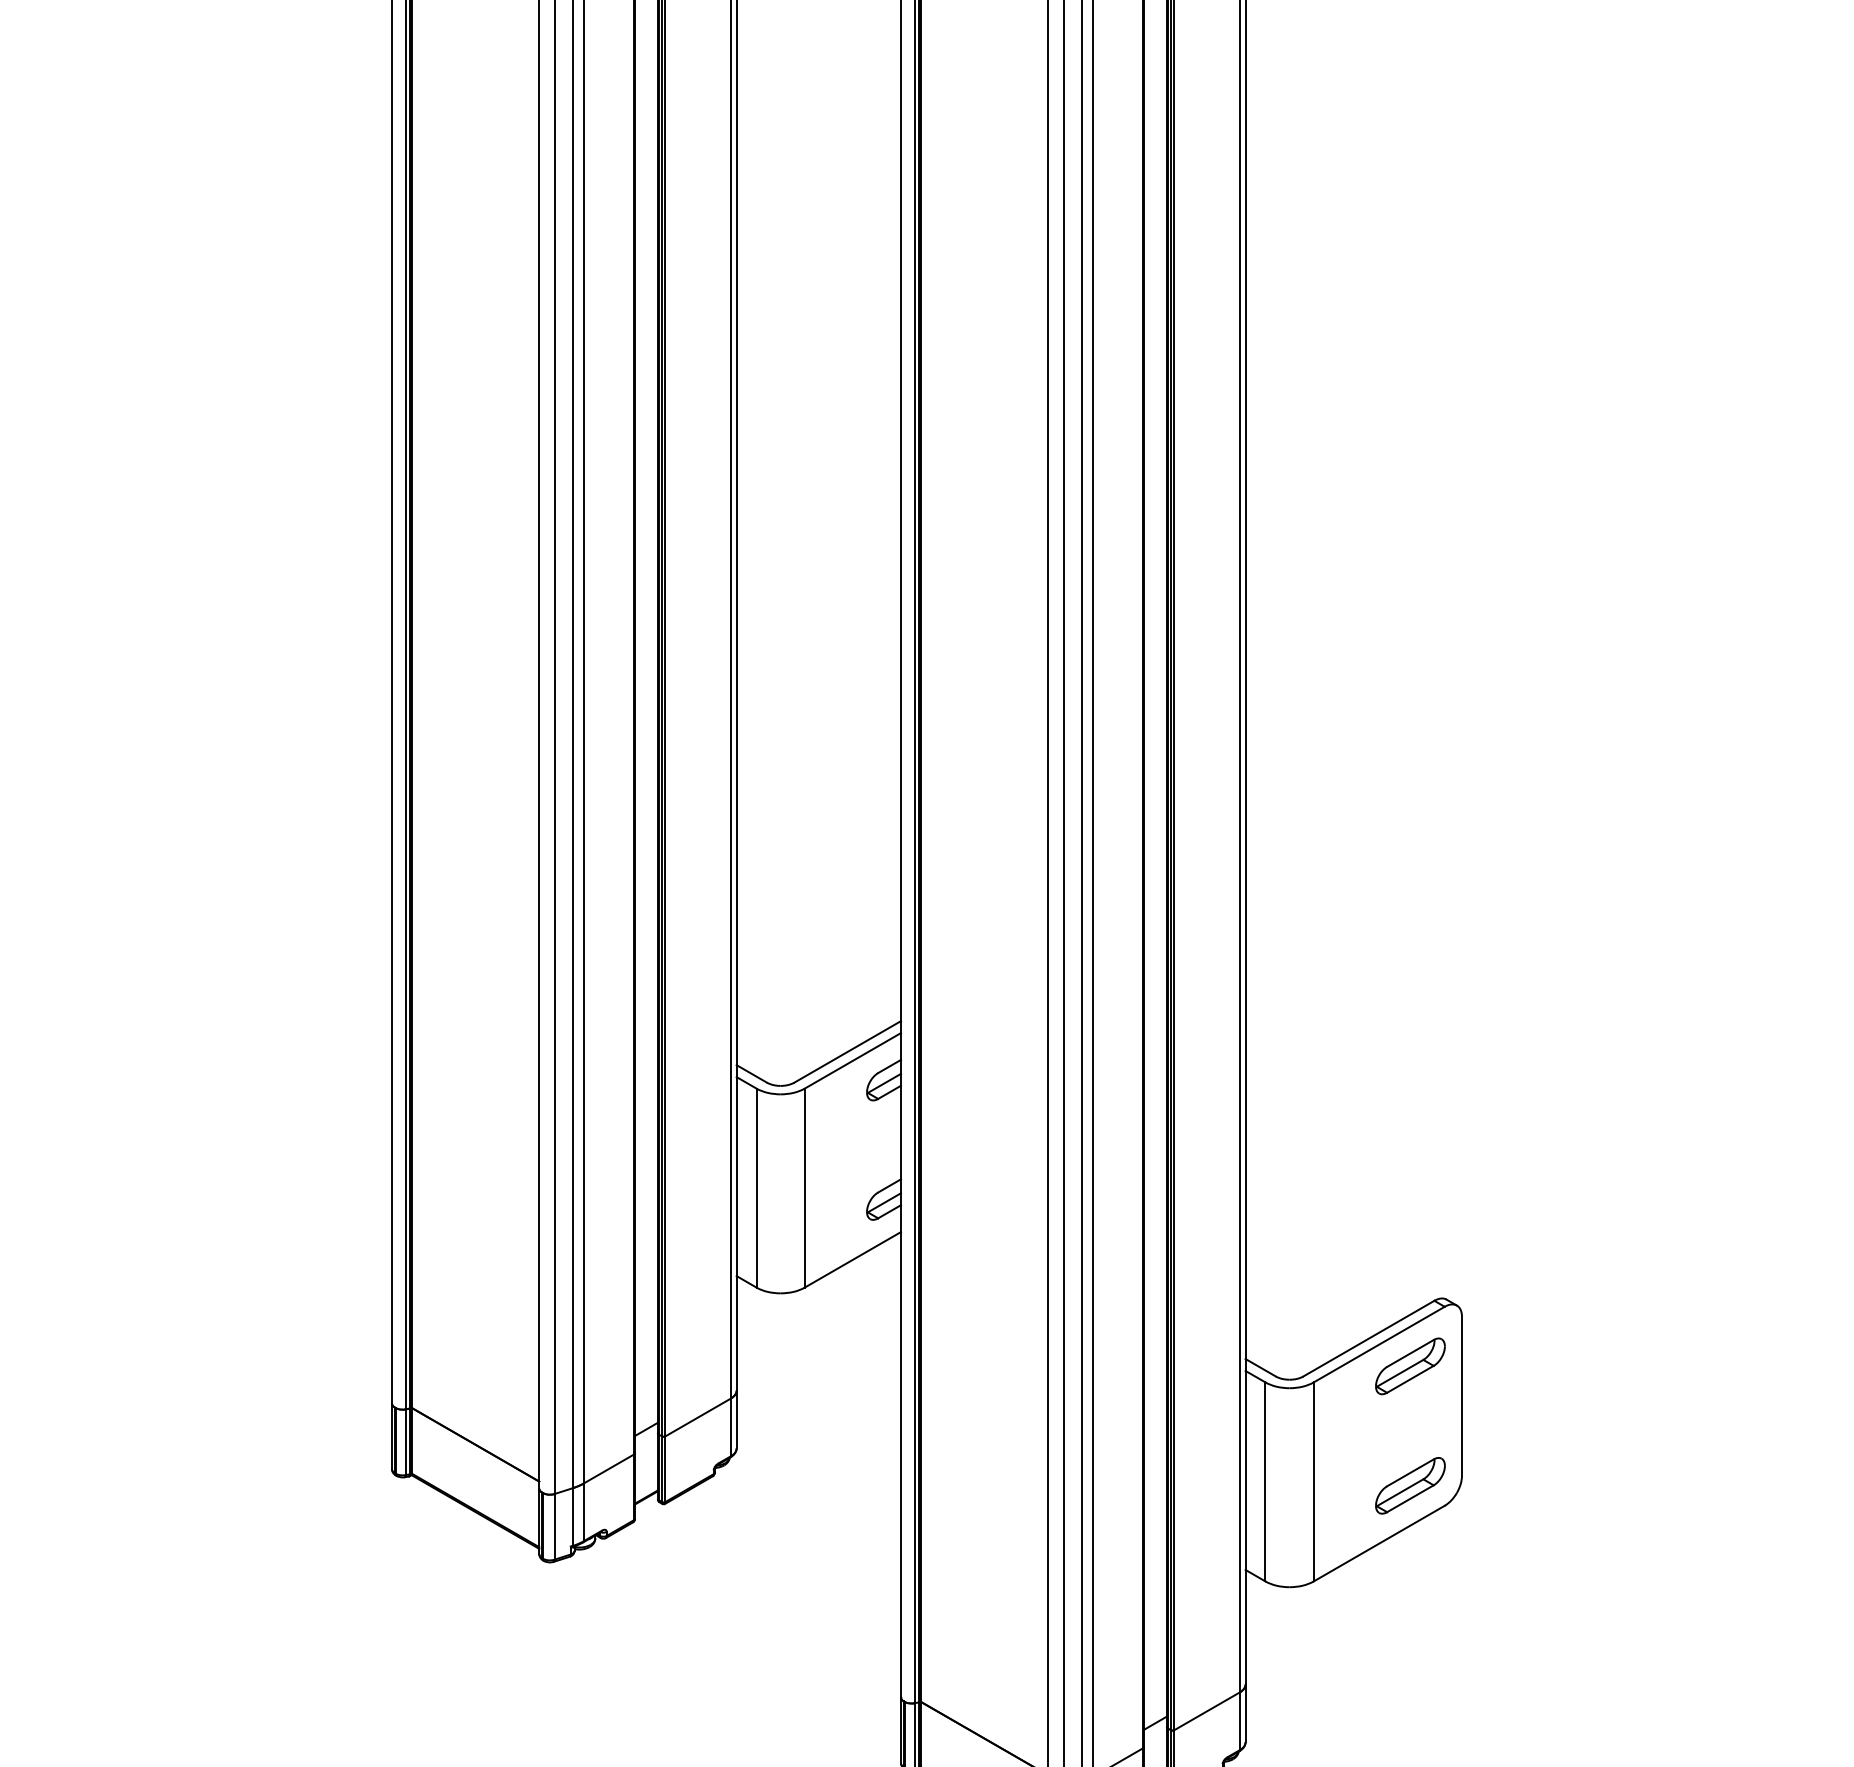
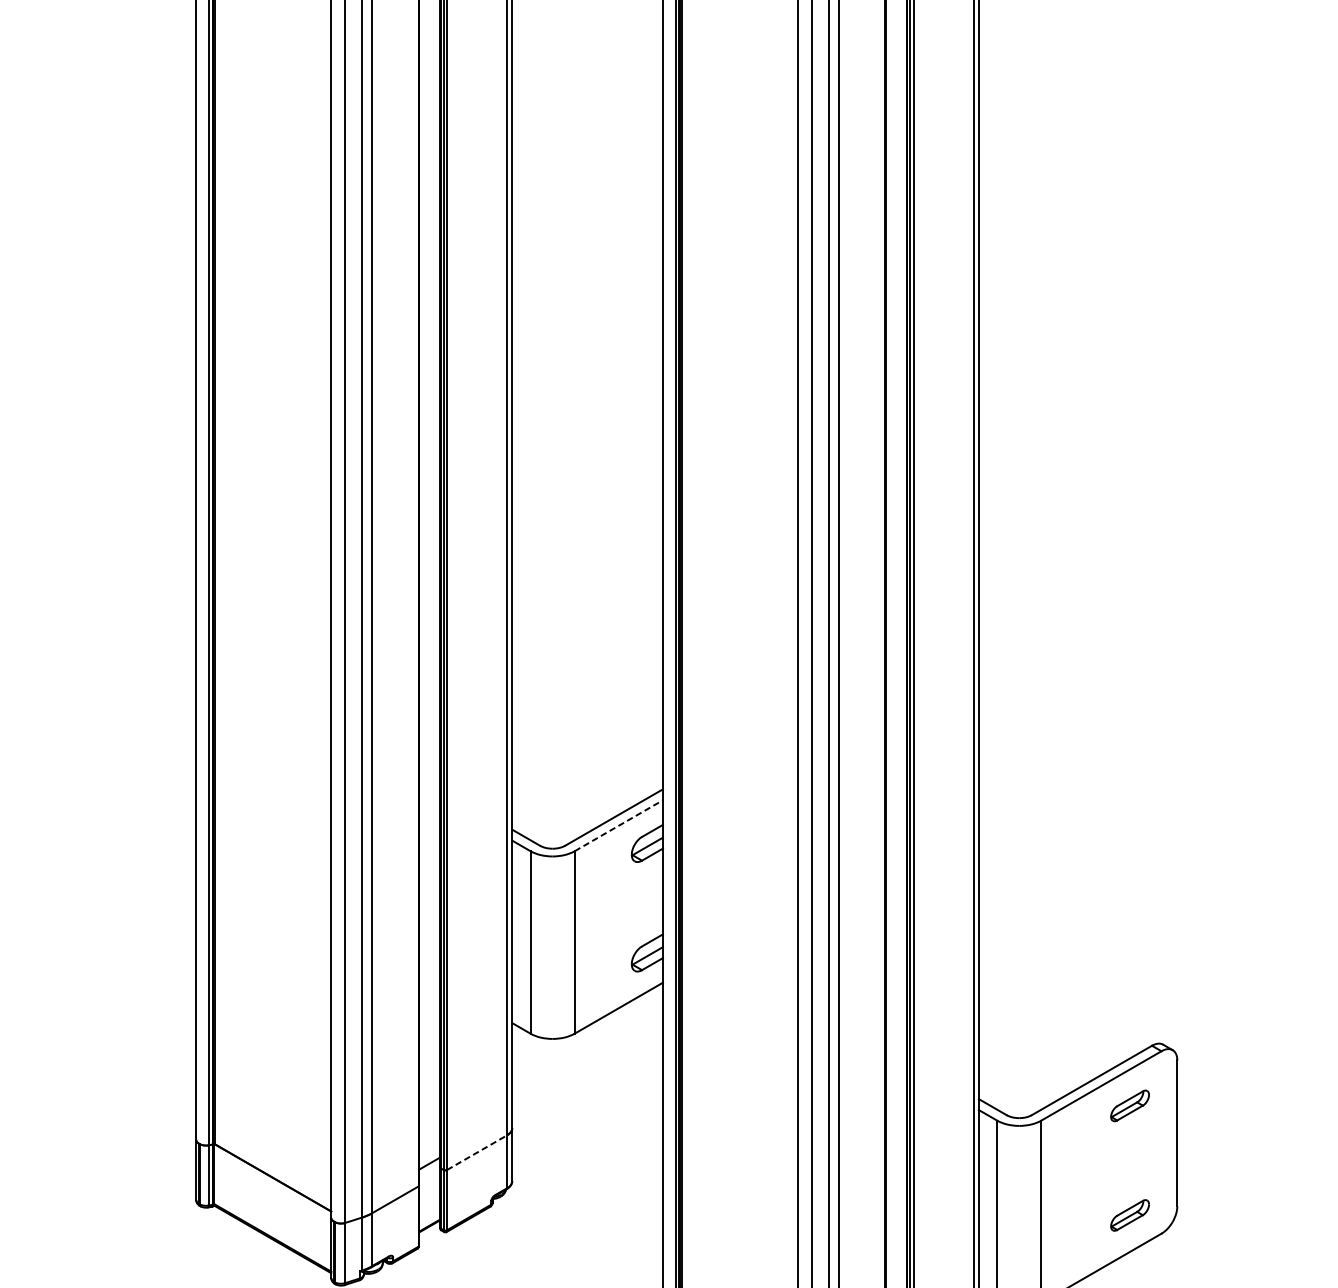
line: (852, 1060) -> (618, 825), solid -> dashed
part: (1410, 1366) -> (1130, 1105), size x0.6
line: (698, 1417) -> (477, 1152), solid -> dashed
part: (1410, 1485) -> (1130, 1215), size x0.6

